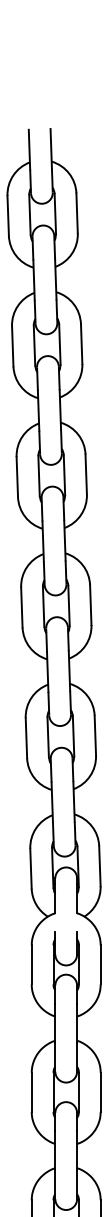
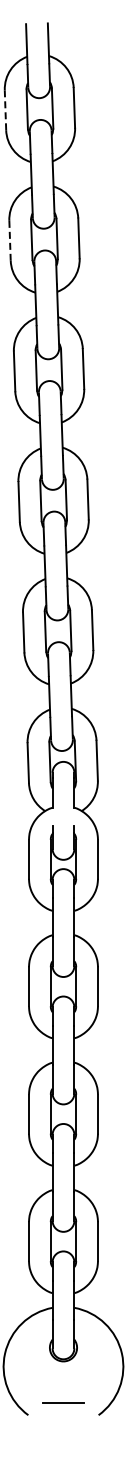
line: (8, 216) -> (5, 110), solid -> dashed
line: (13, 346) -> (10, 240), solid -> dashed

